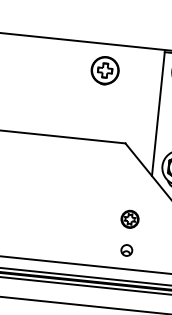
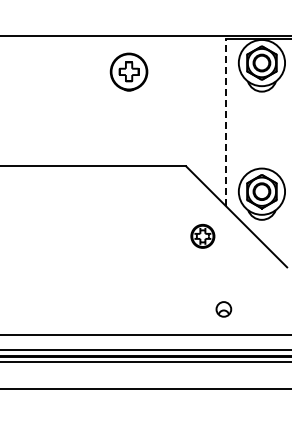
part: (104, 70) -> (128, 71), moved
line: (158, 113) -> (226, 122), solid -> dashed
part: (129, 218) -> (202, 235), moved
part: (126, 250) -> (223, 309), moved

